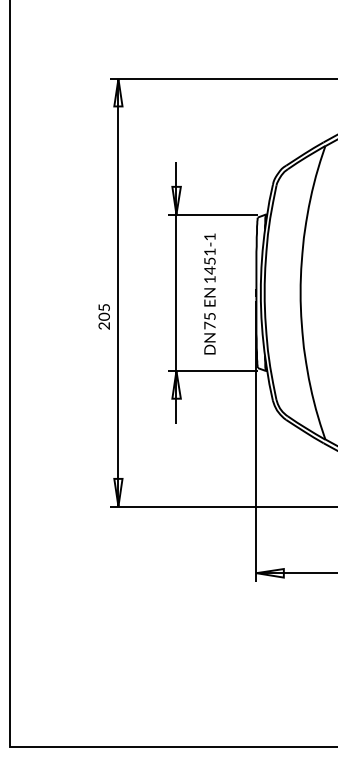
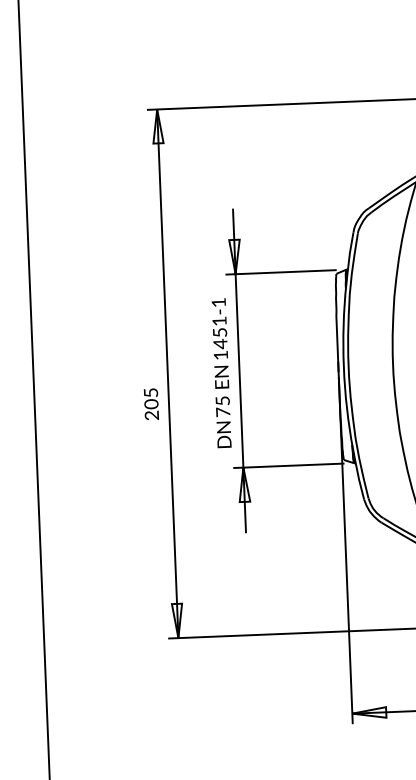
text: (209, 293) -> (221, 372), moved

